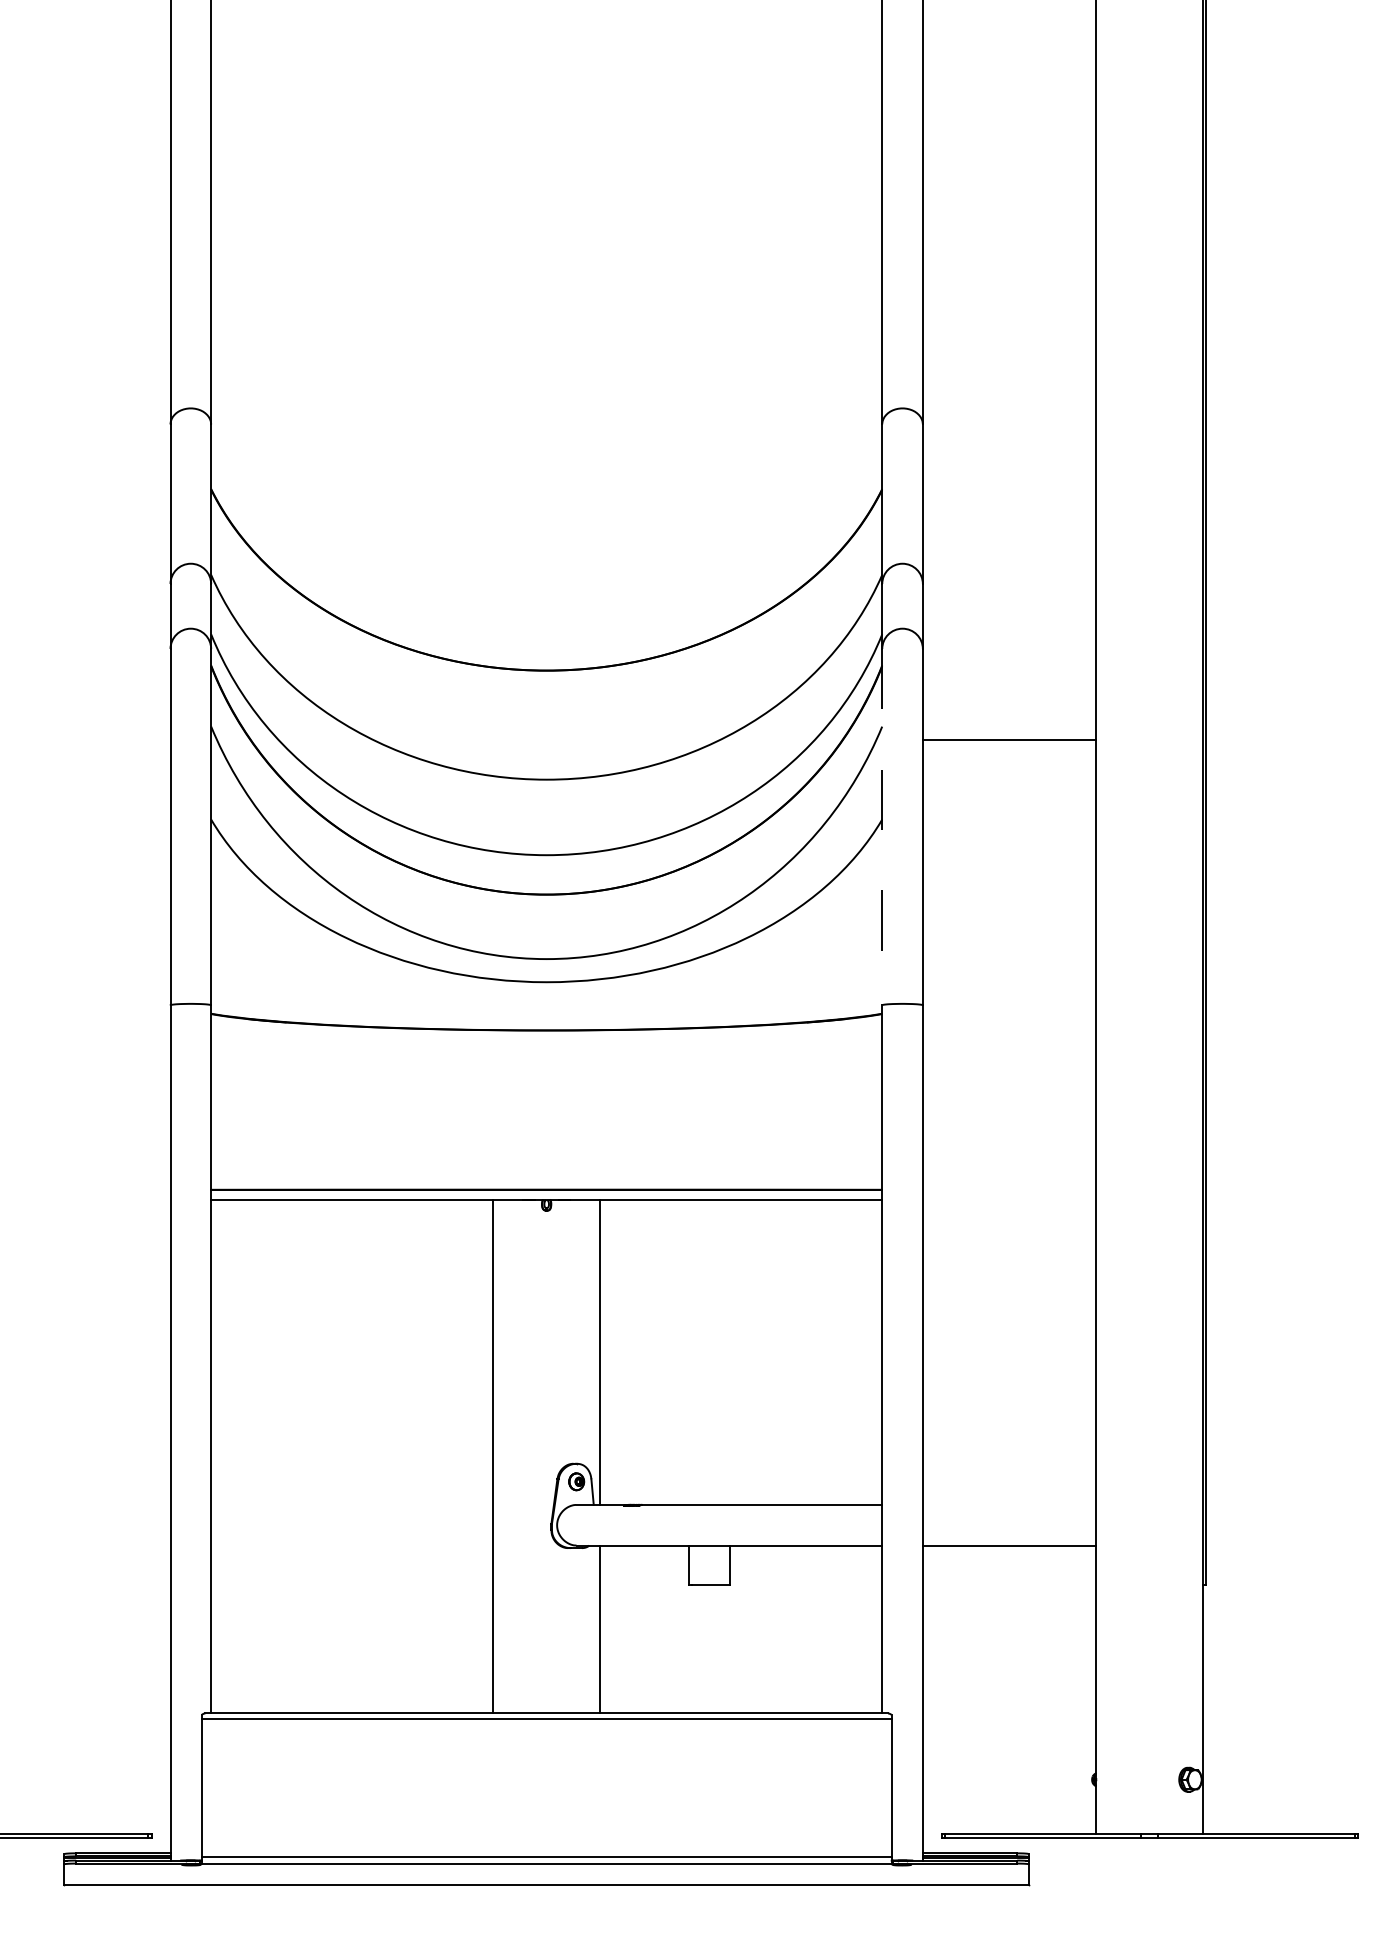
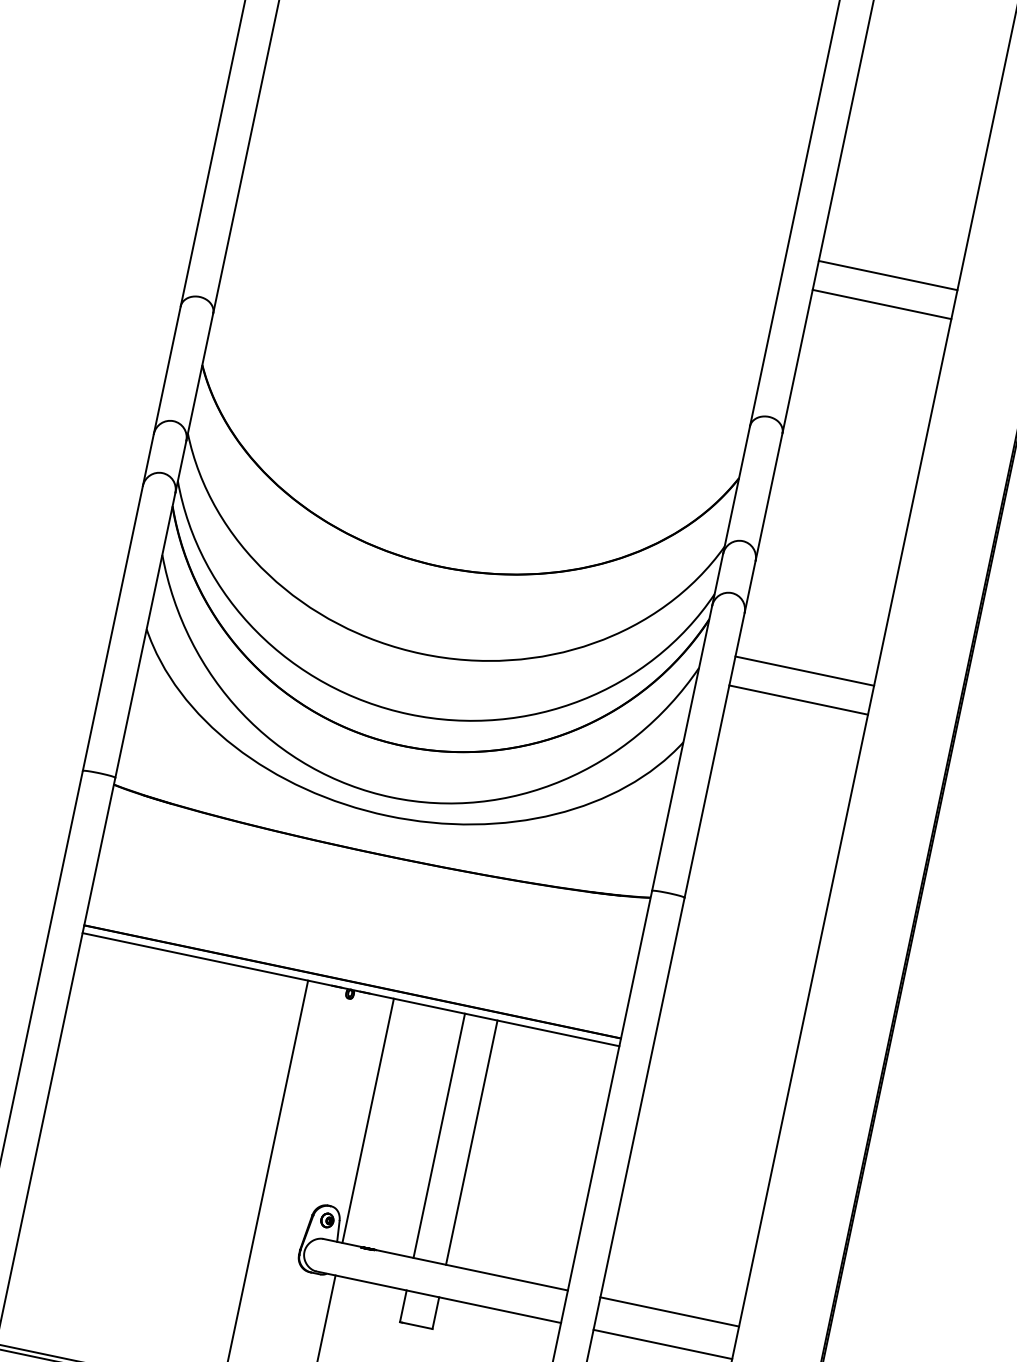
line: (1009, 209) -> (888, 275), added
line: (1009, 245) -> (881, 304), added
line: (1009, 703) -> (804, 670), added
line: (882, 827) -> (682, 748), dashed -> solid
line: (689, 1351) -> (439, 1135), added
line: (729, 1351) -> (471, 1142), added
line: (1009, 1504) -> (669, 1311), added

